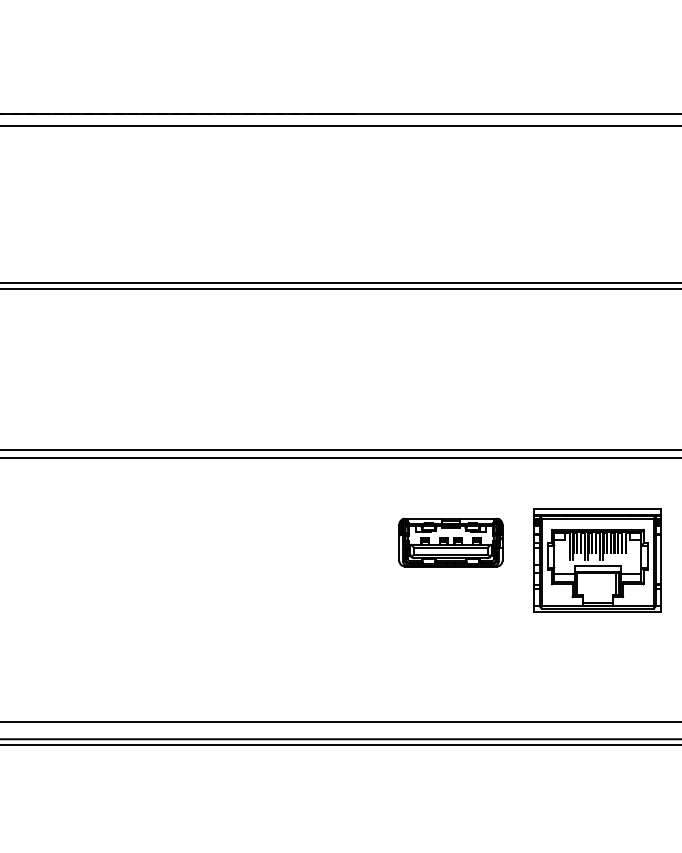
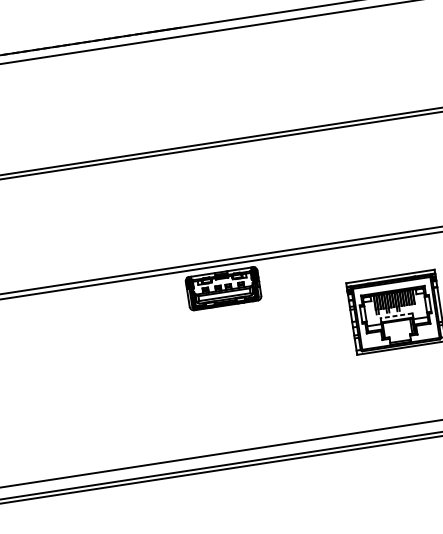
part: (450, 542) -> (223, 288), moved
line: (597, 566) -> (396, 316), solid -> dashed

